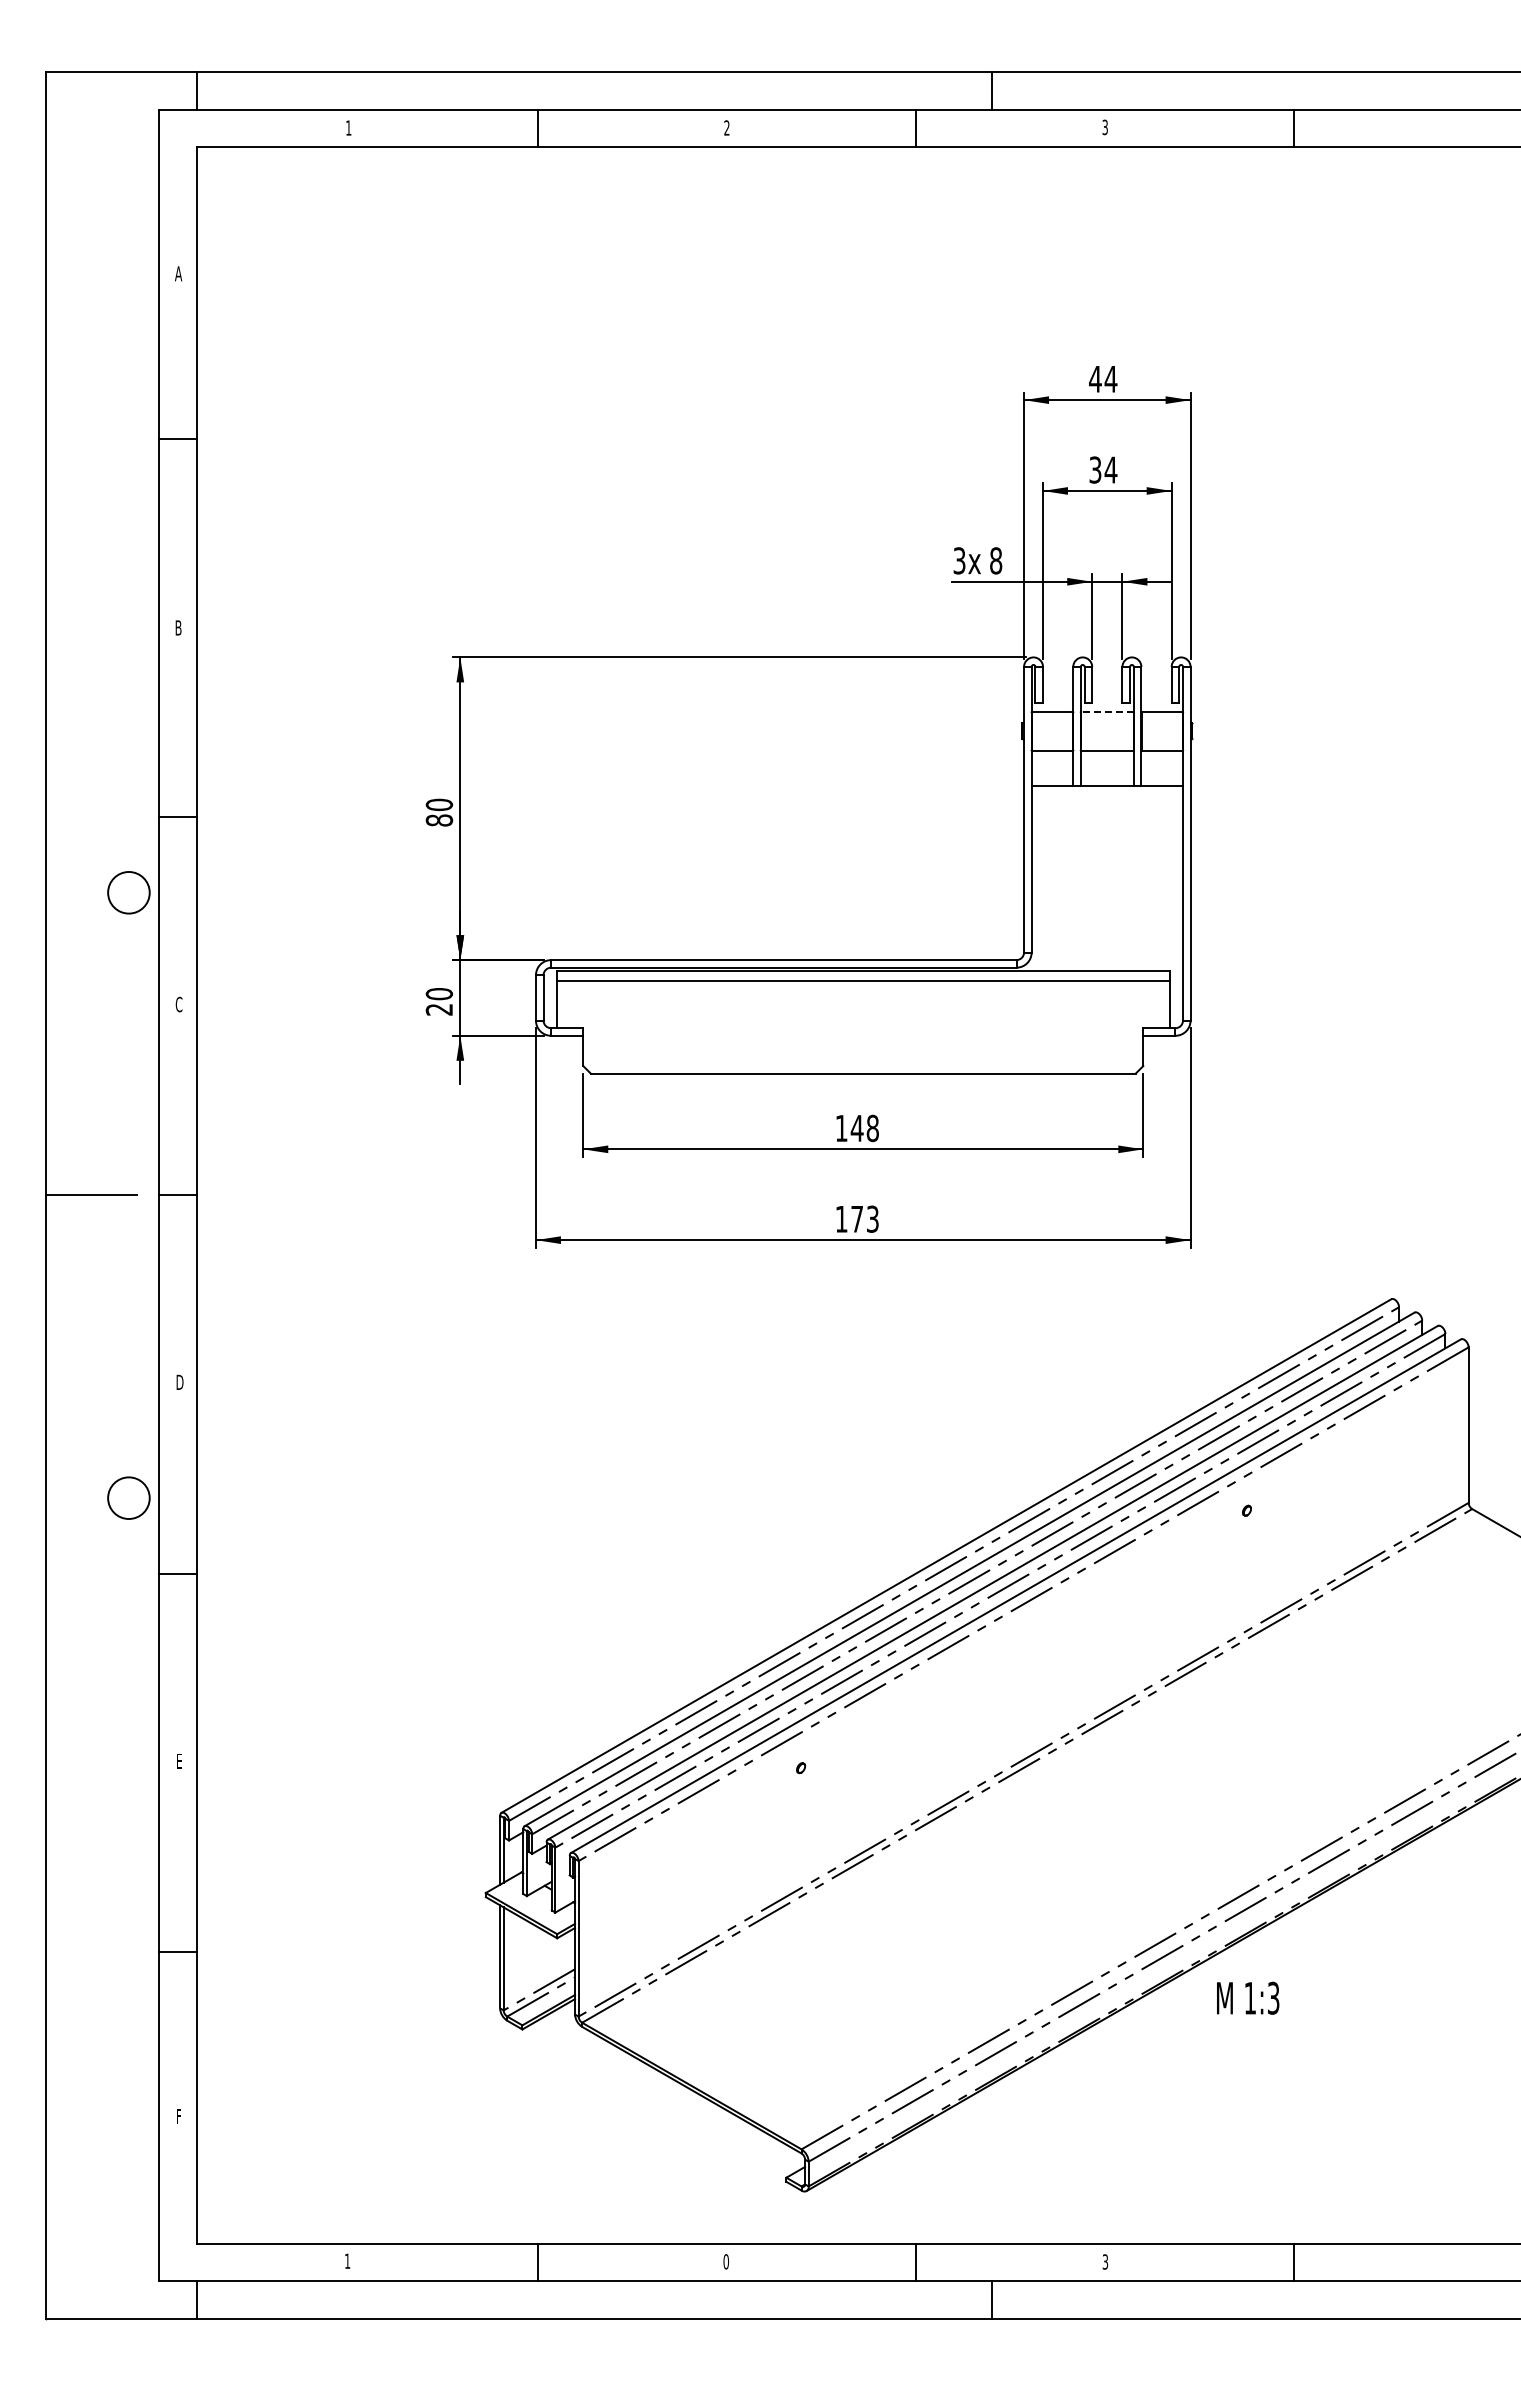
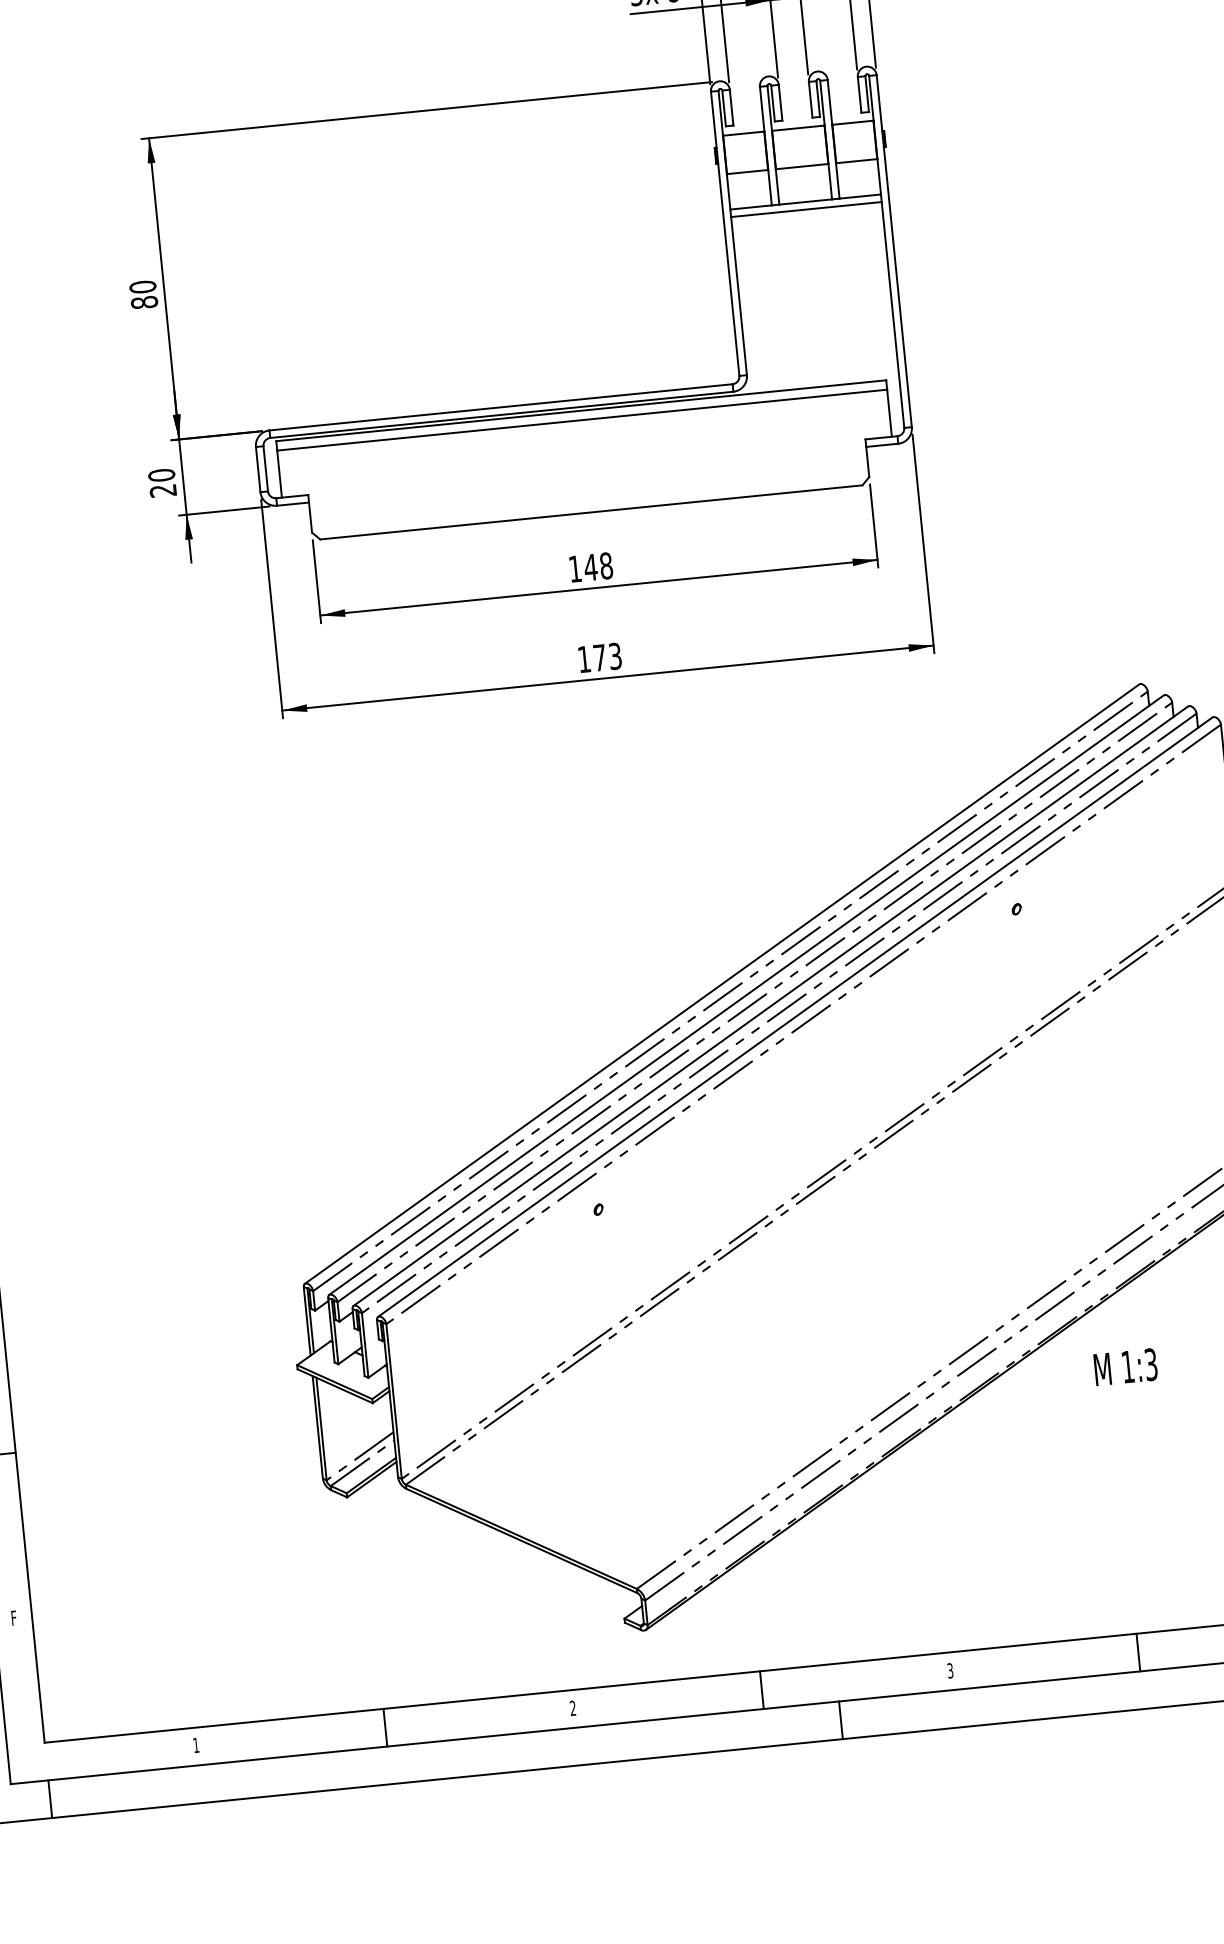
line: (1106, 711) -> (797, 127), dashed -> solid
line: (1107, 793) -> (806, 209), added
text: (1248, 1997) -> (1126, 1366), moved
text: (725, 2261) -> (572, 1708), 0 -> 2

